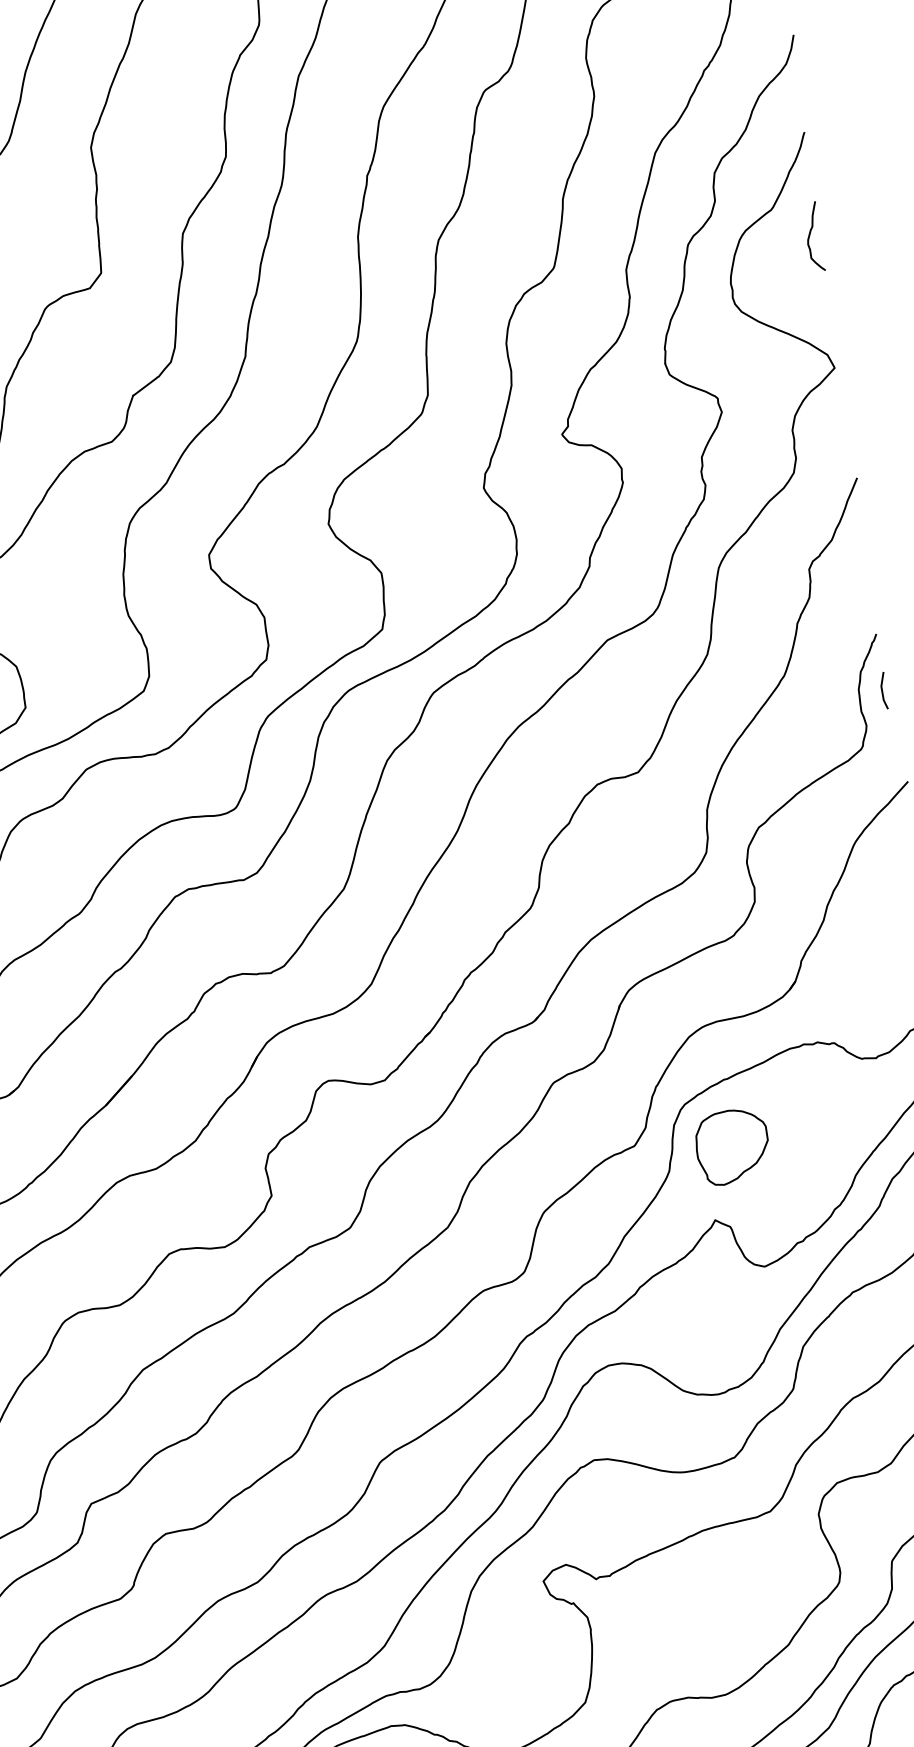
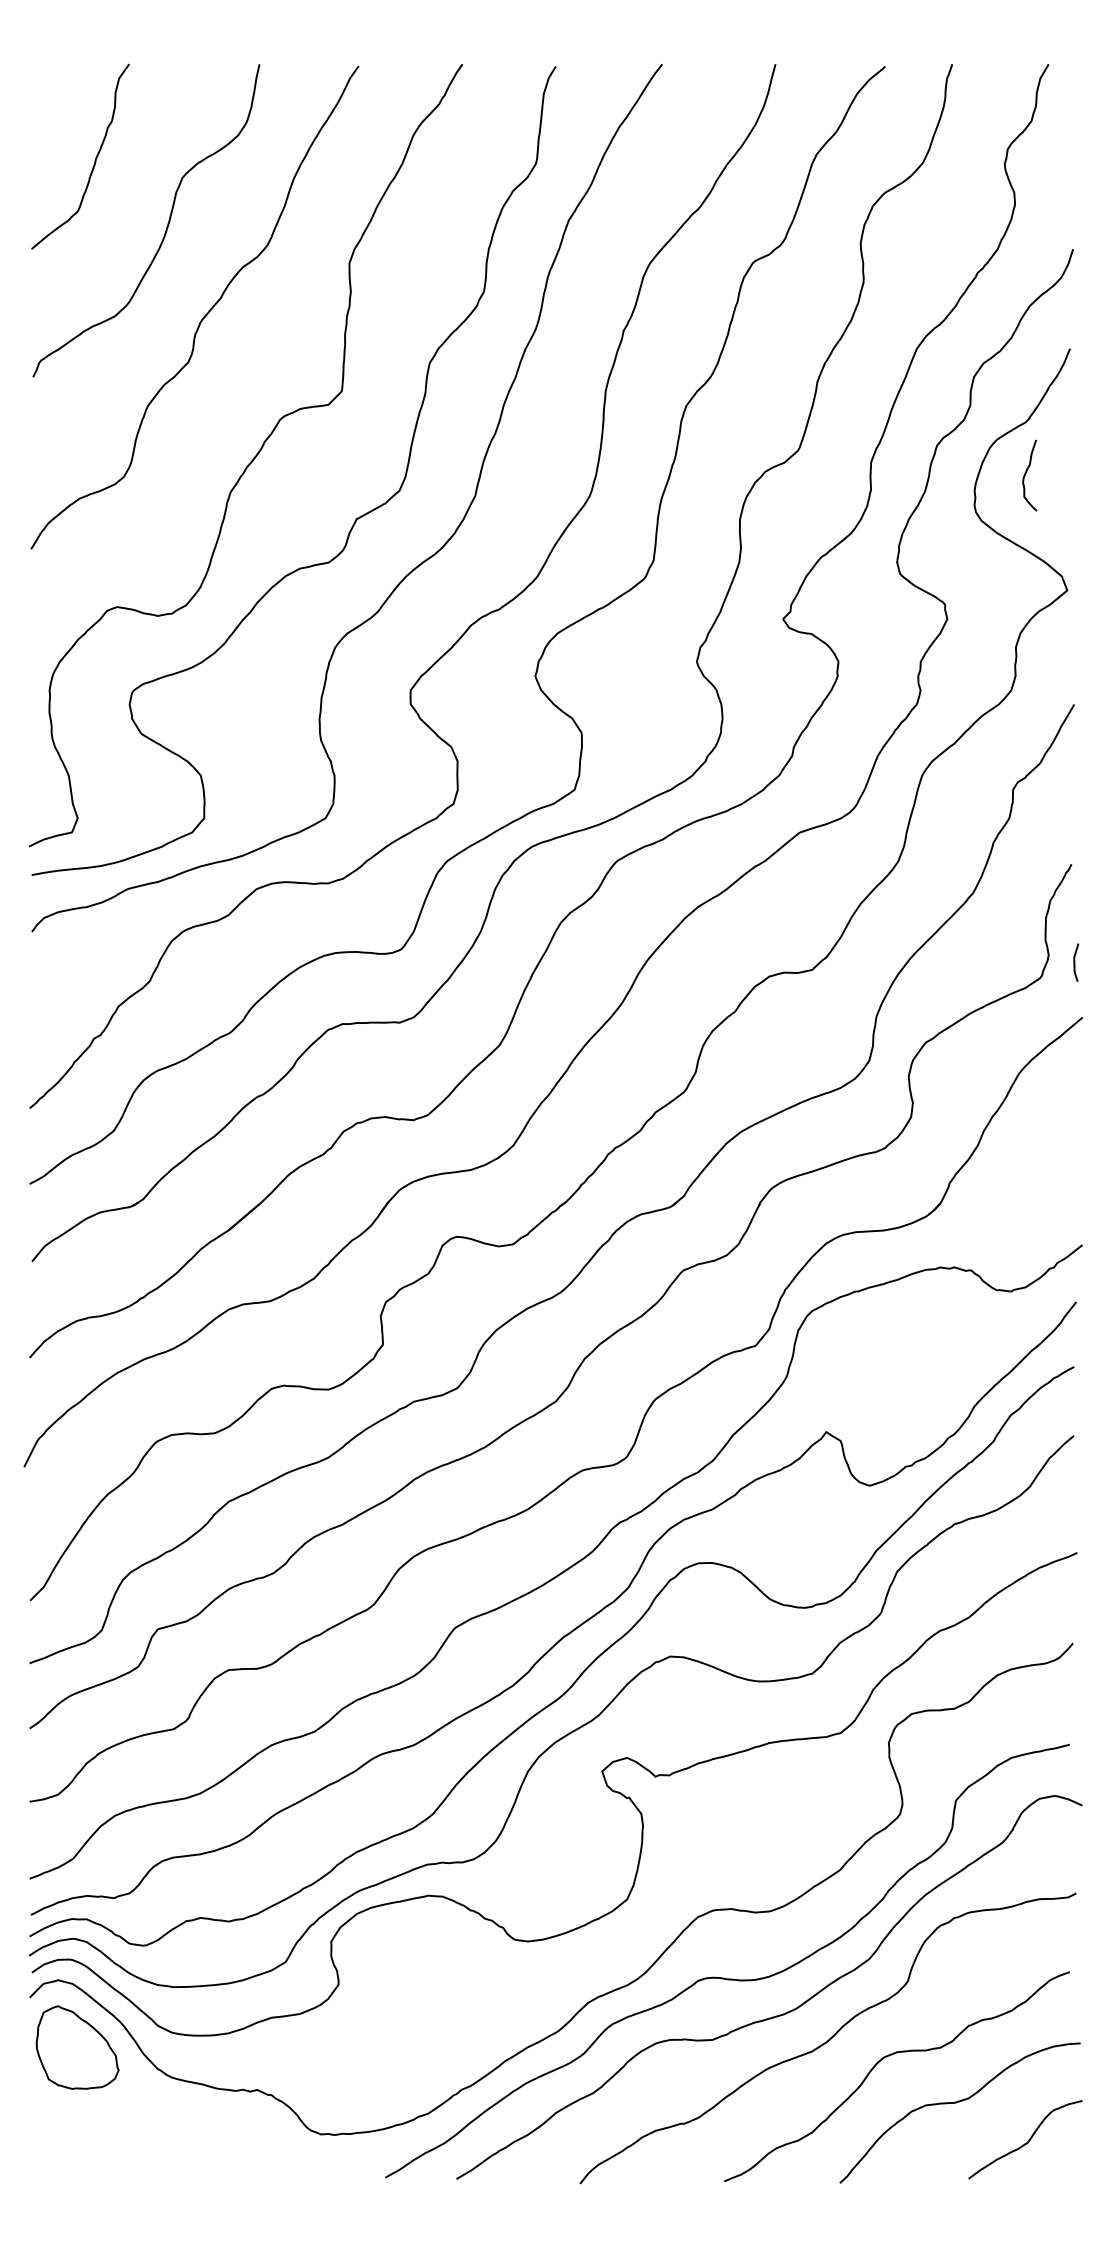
curve: (810, 236) -> (1026, 474), moved
line: (883, 690) -> (1075, 962), moved
part: (731, 1146) -> (853, 1360), removed

